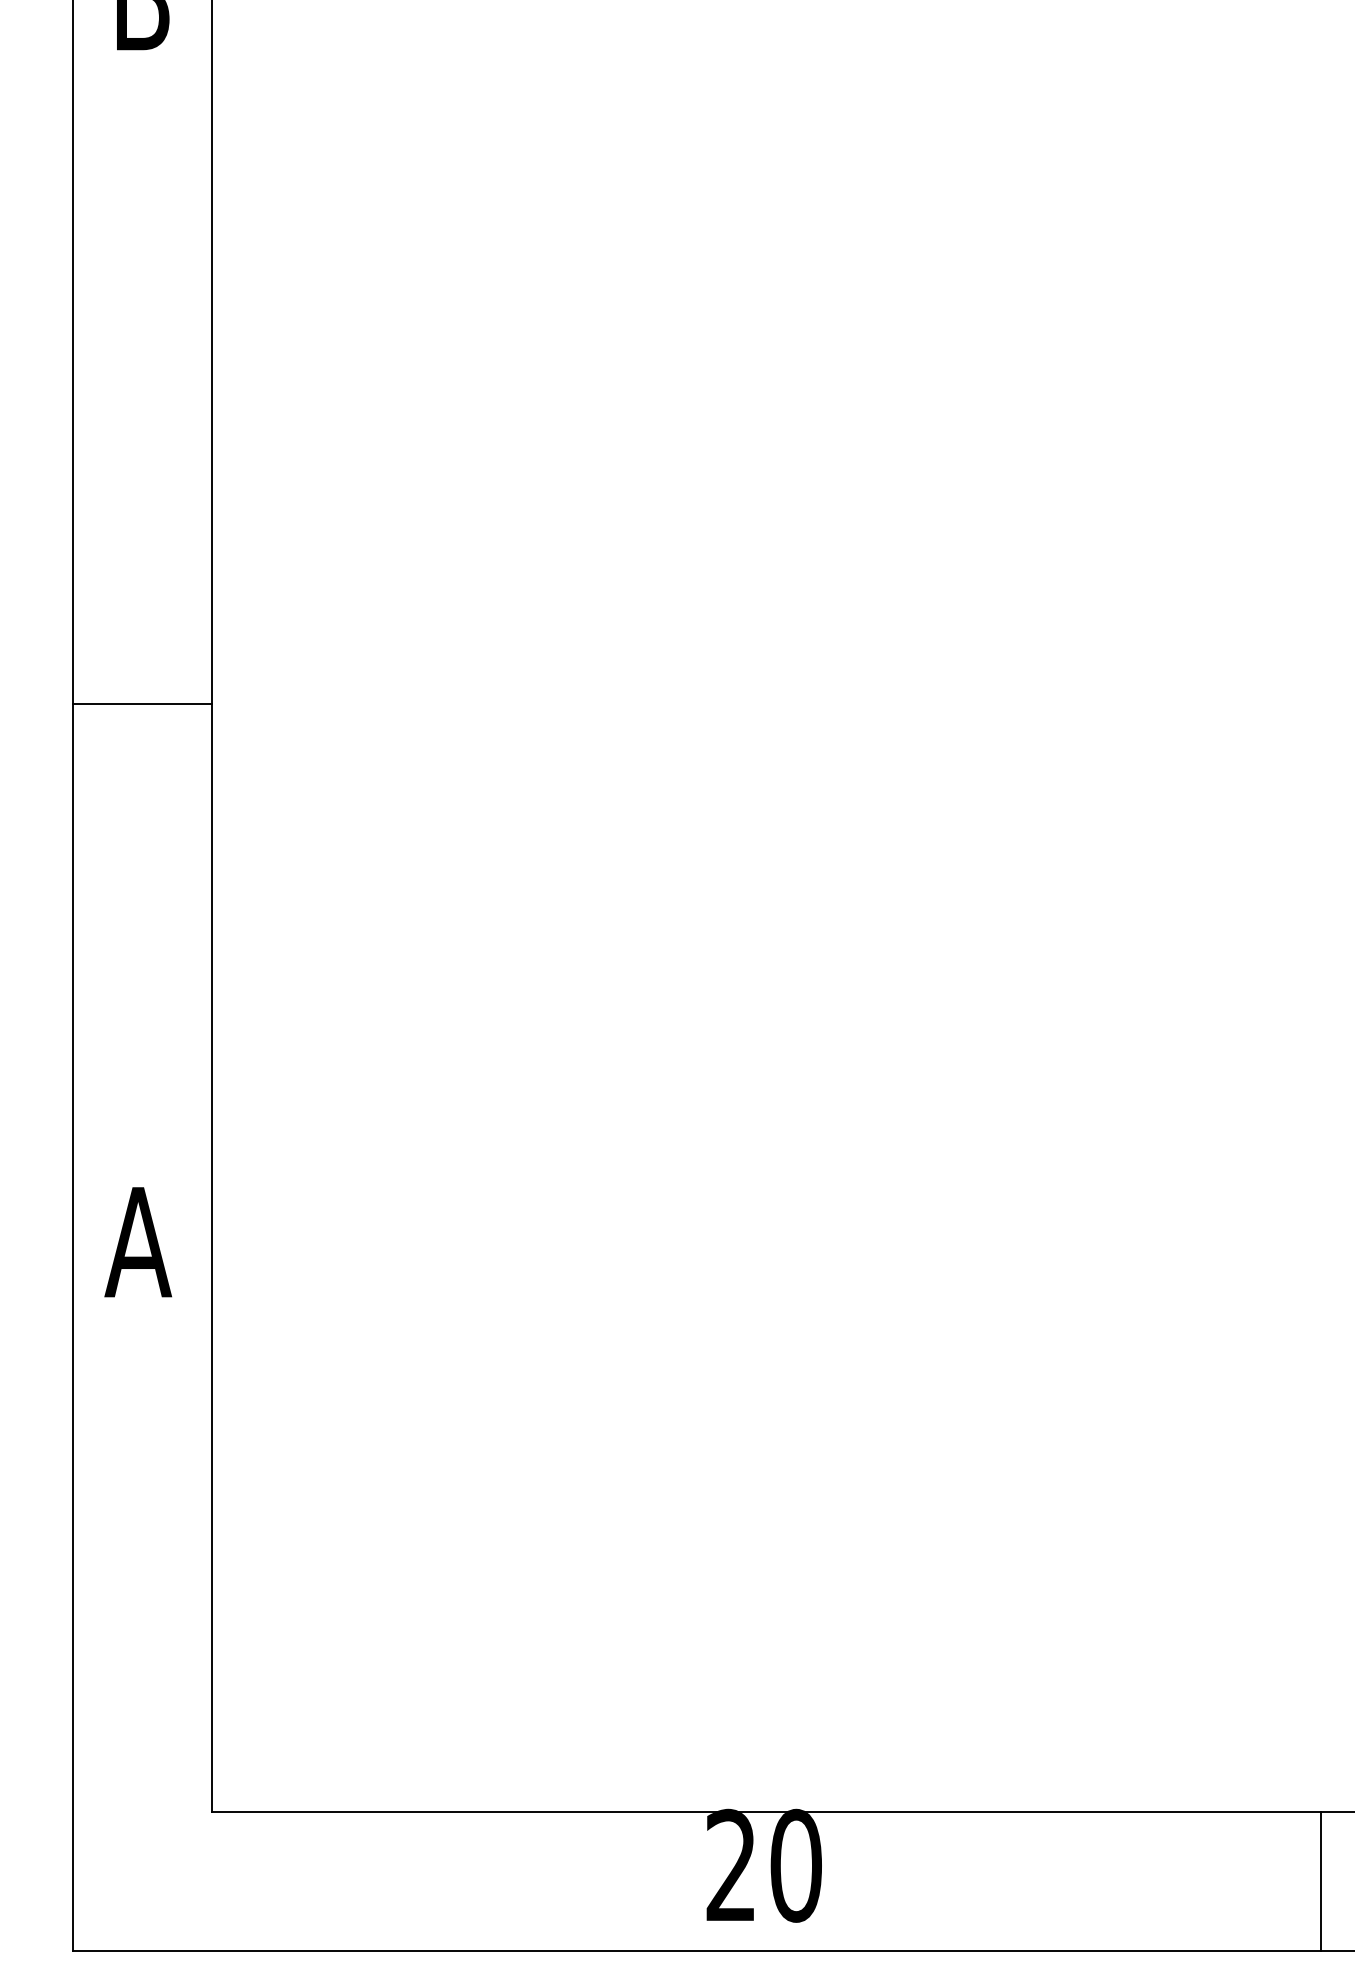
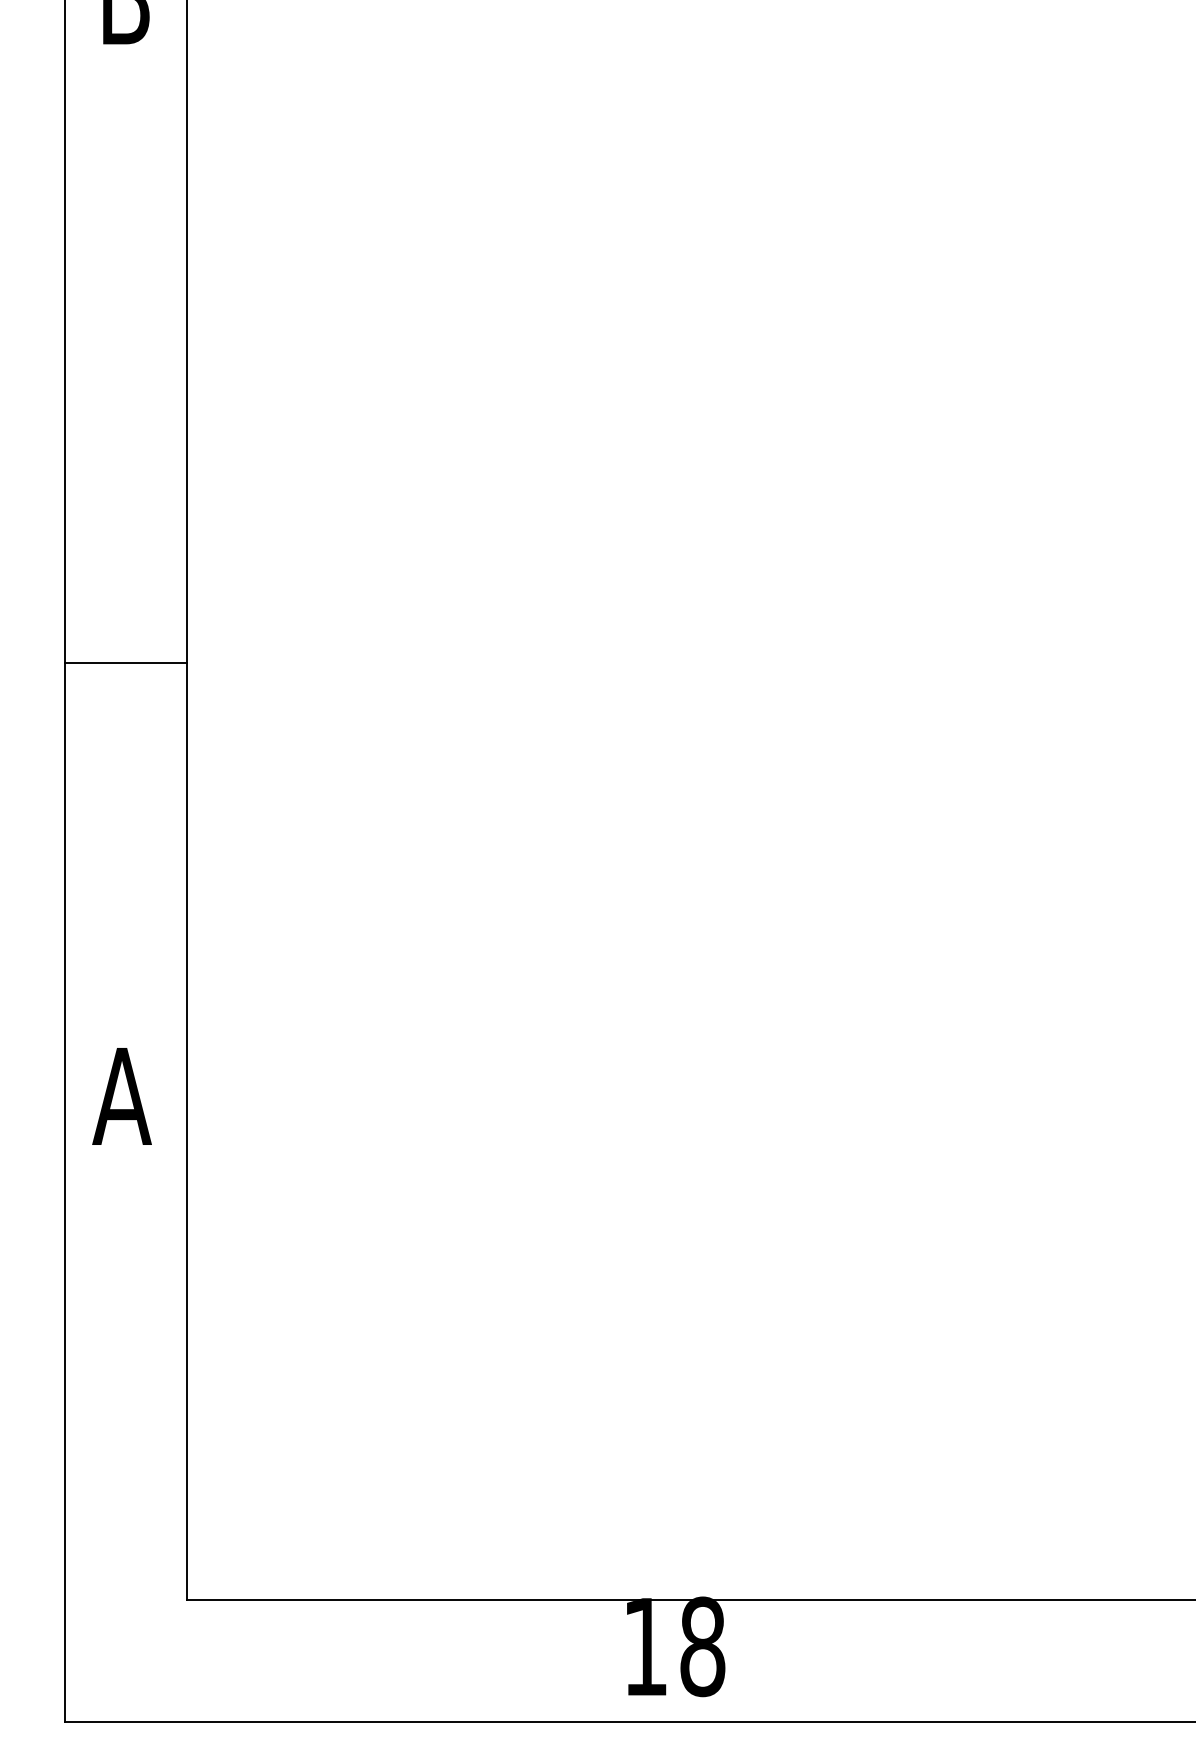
line: (142, 703) -> (125, 662), moved
text: (763, 1865) -> (673, 1646), 20 -> 18
line: (1320, 1881) -> (1165, 1660), removed

